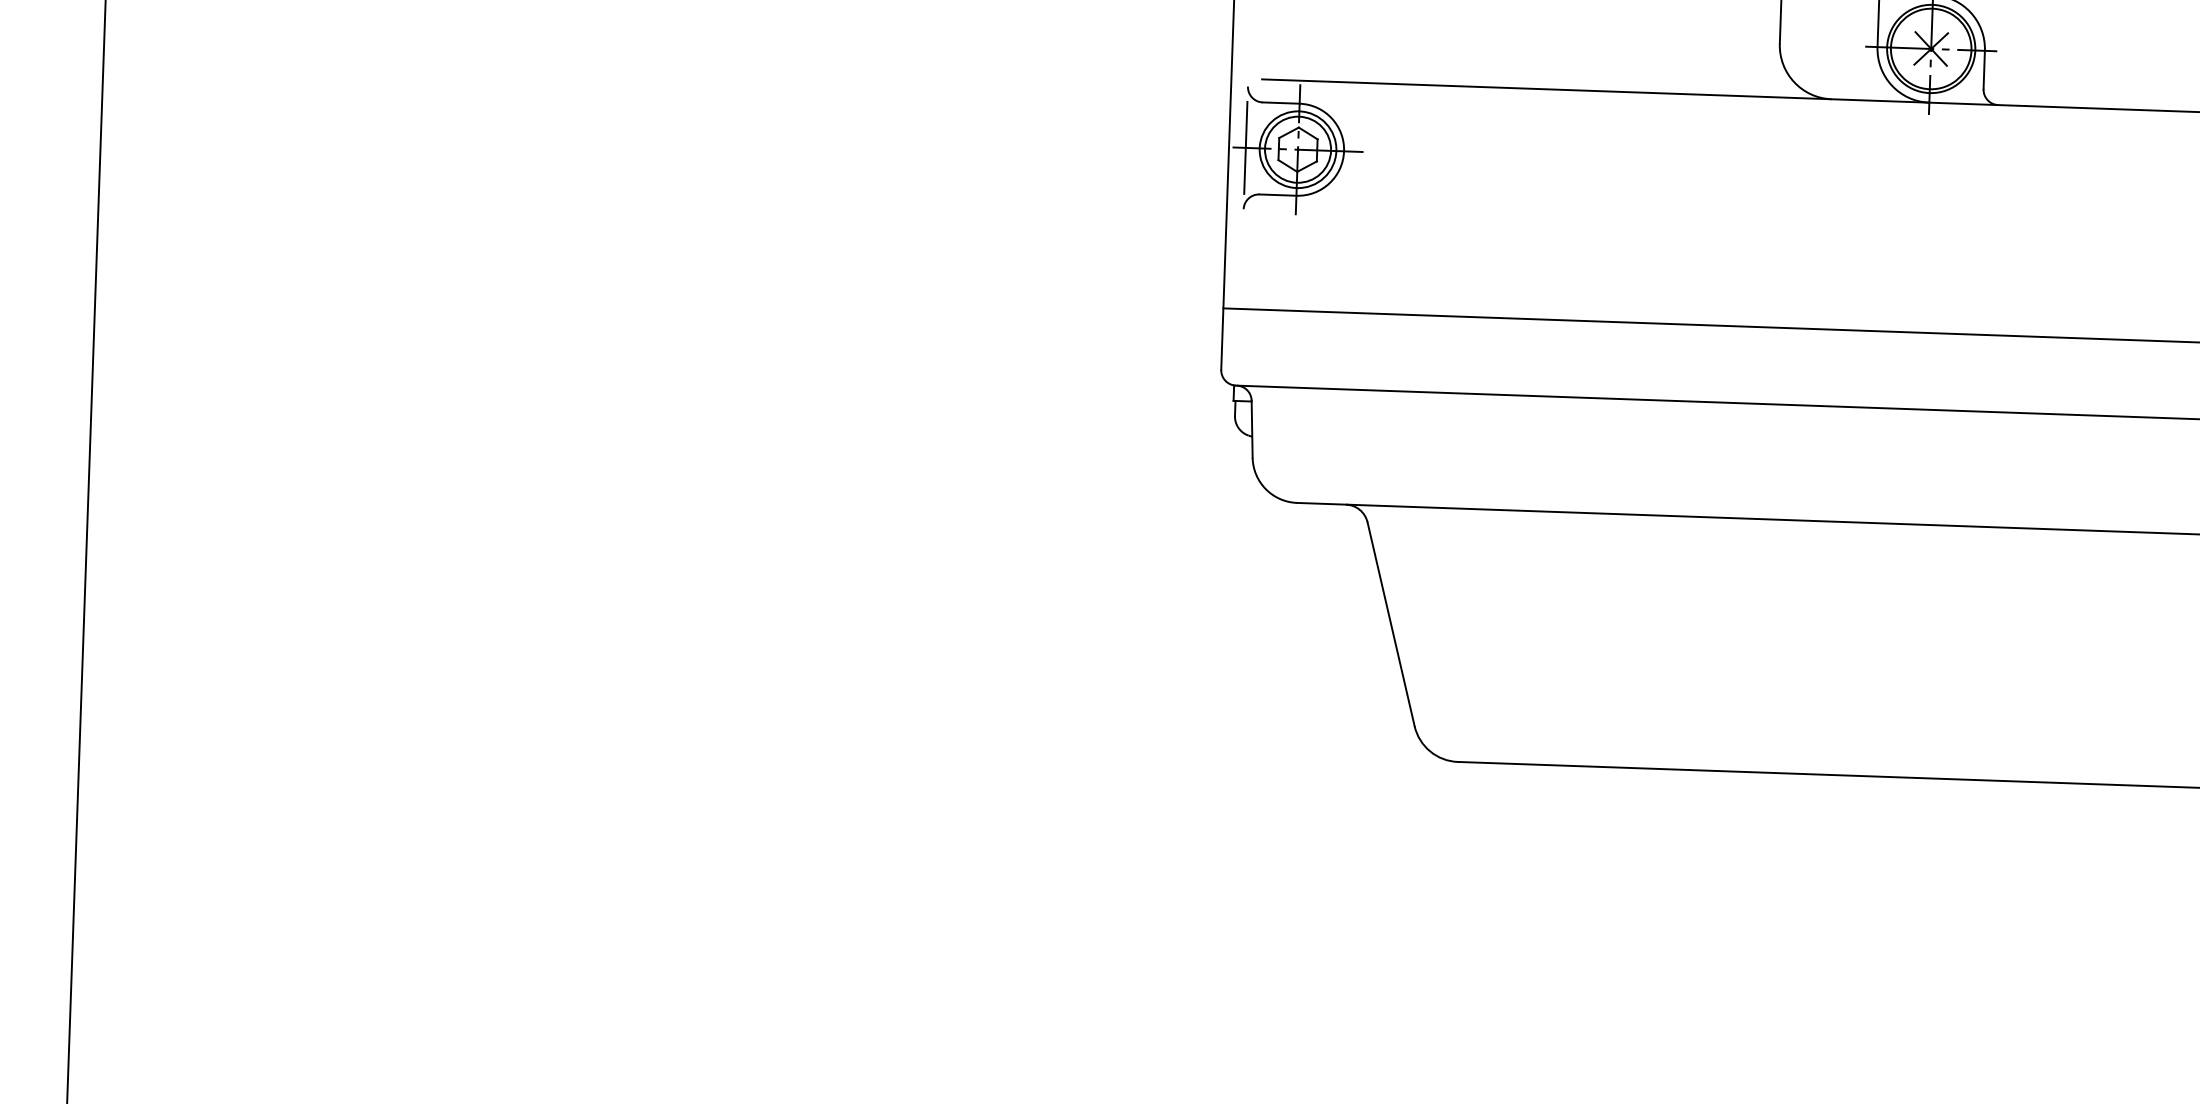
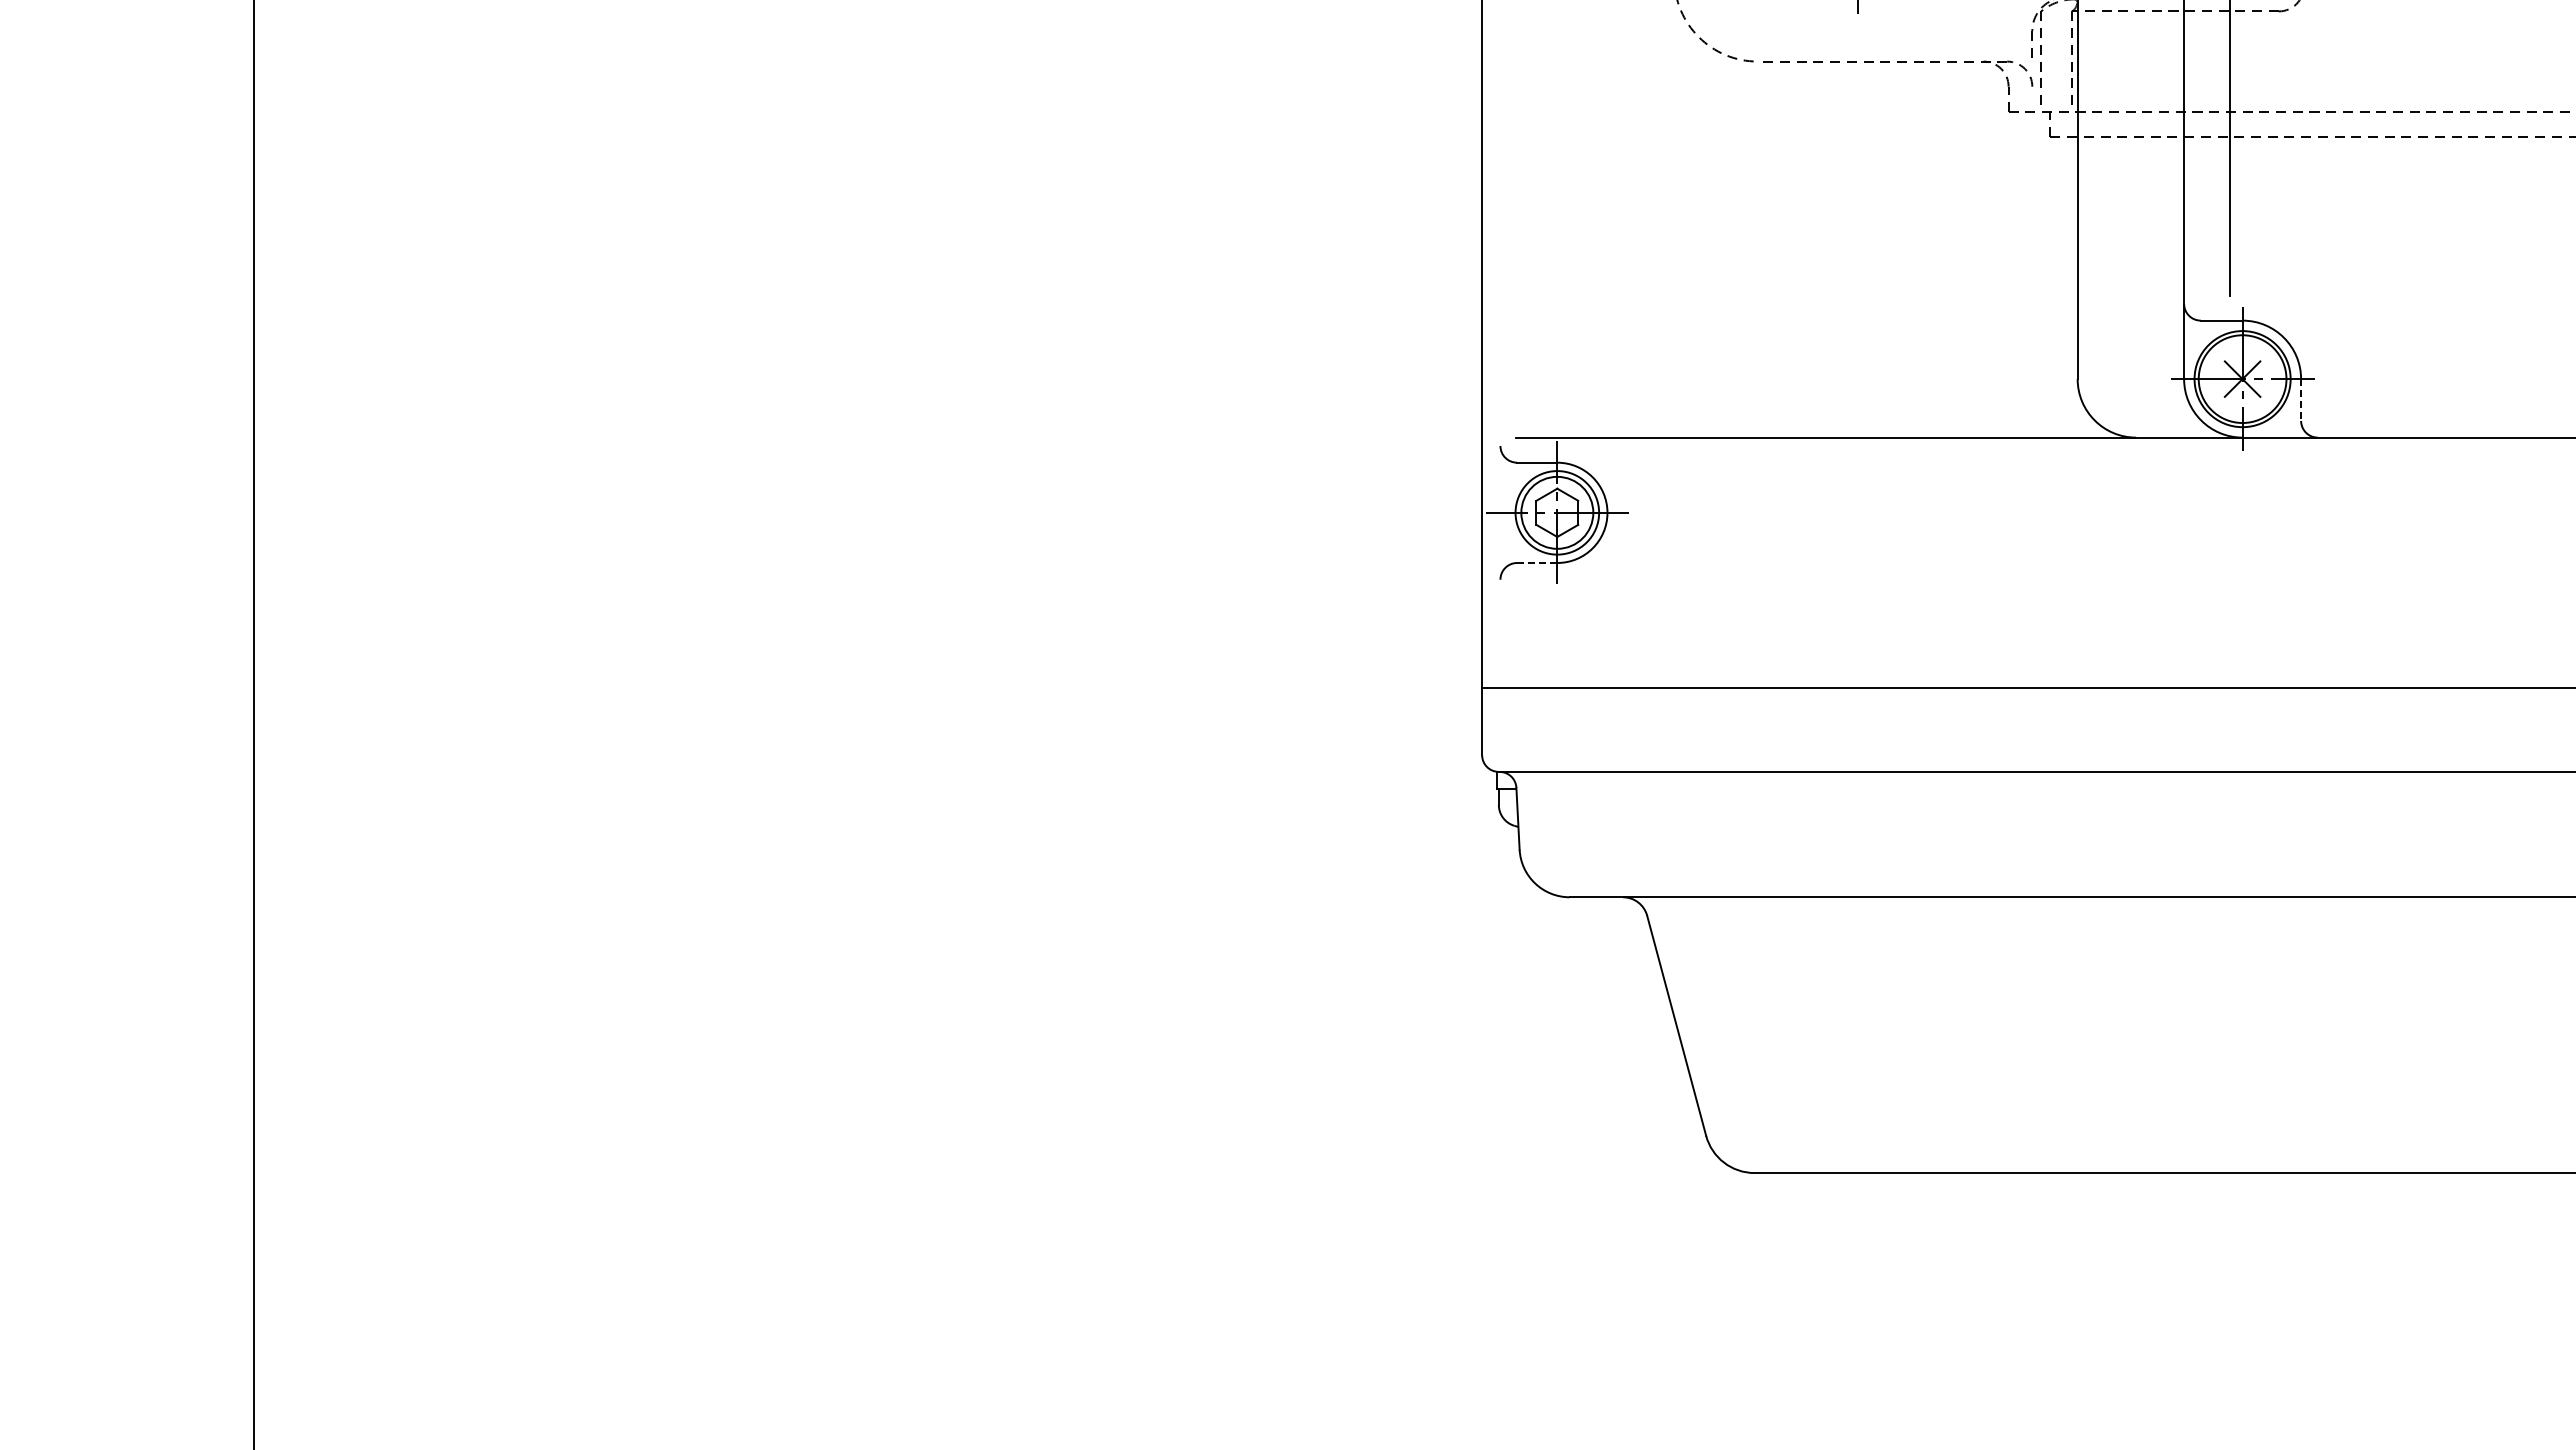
line: (1984, 70) -> (2301, 400), solid -> dashed
line: (1245, 147) -> (1500, 512), removed
line: (1277, 195) -> (1536, 563), solid -> dashed

